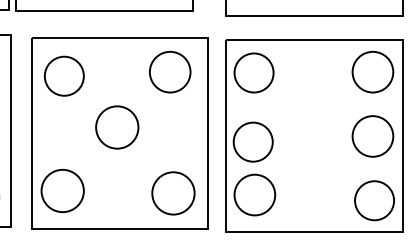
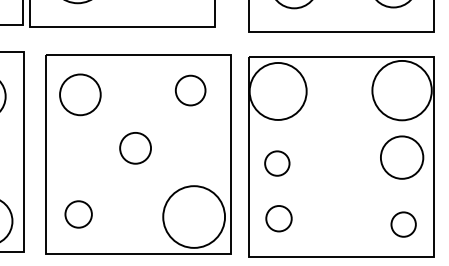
circle: (169, 72) -> (190, 90), size x0.7
circle: (372, 72) -> (401, 90), size x1.4
circle: (253, 73) -> (277, 91), size x1.4
circle: (117, 127) -> (135, 148), size x0.7
circle: (252, 142) -> (276, 163), size x0.6
circle: (62, 191) -> (78, 214), size x0.6
circle: (173, 192) -> (194, 216), size x1.4
circle: (254, 194) -> (278, 218), size x0.6
circle: (374, 200) -> (403, 224), size x0.6

